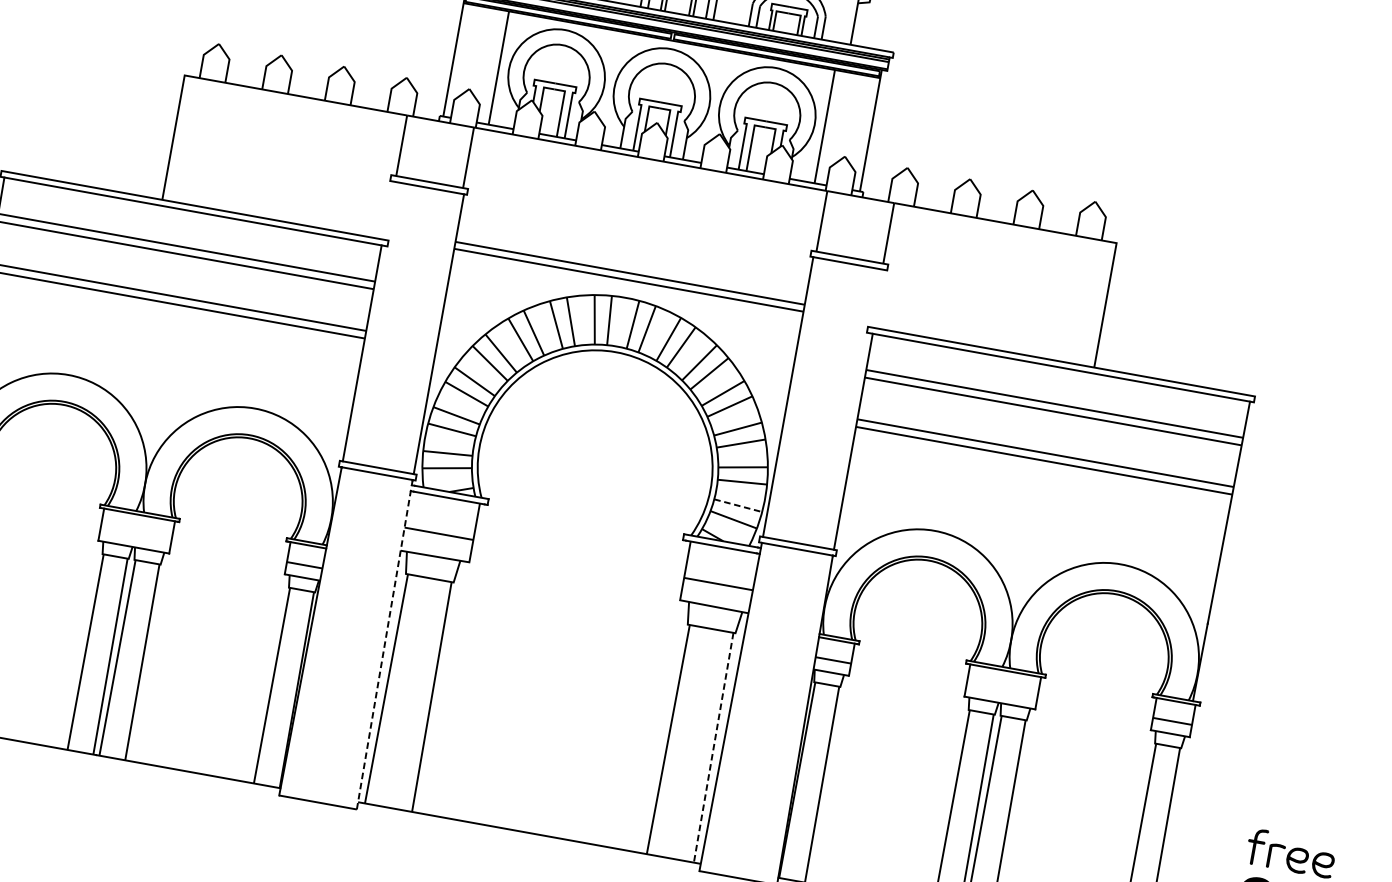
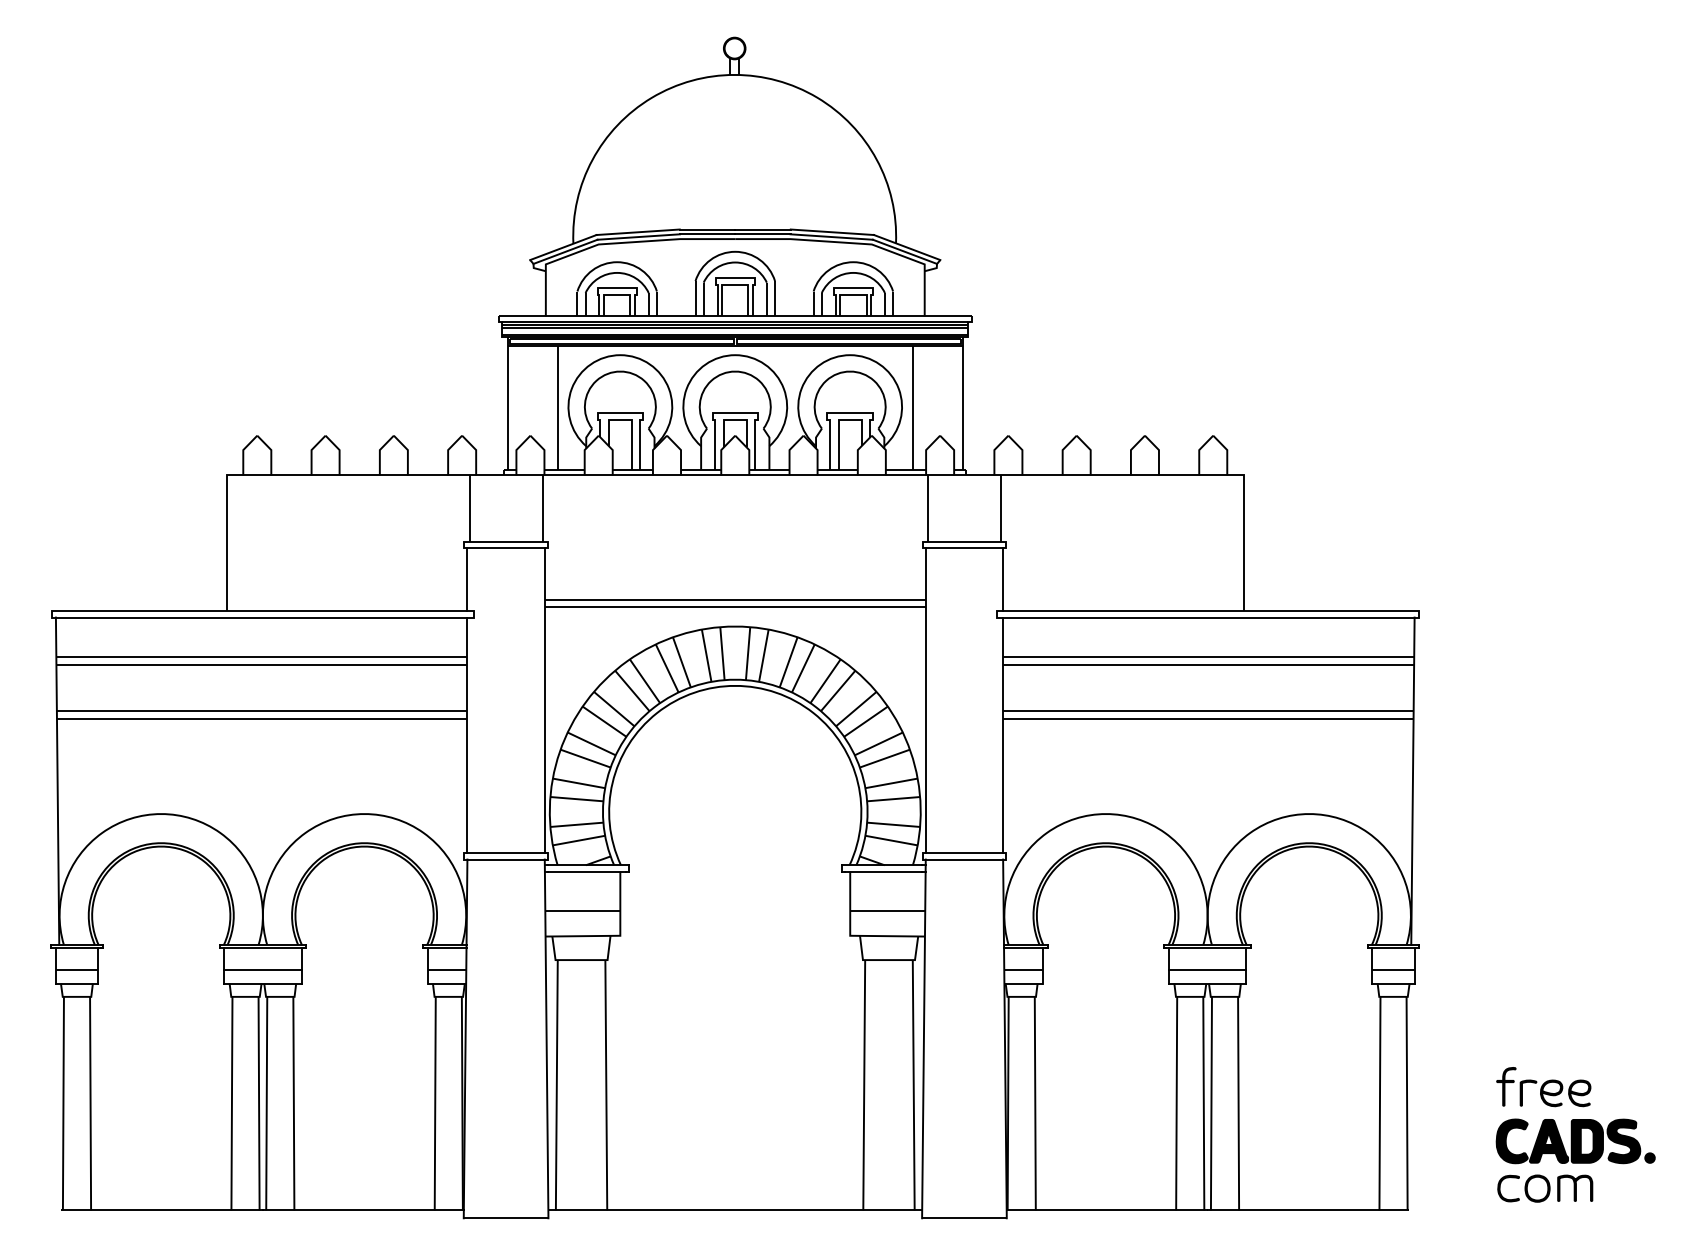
line: (388, 210) -> (467, 579), added
line: (879, 298) -> (1003, 579), added
line: (738, 505) -> (893, 824), dashed -> solid
line: (135, 535) -> (262, 970), added
line: (384, 644) -> (546, 1038), dashed -> solid
line: (1001, 691) -> (1207, 970), added
line: (713, 747) -> (913, 1085), dashed -> solid

